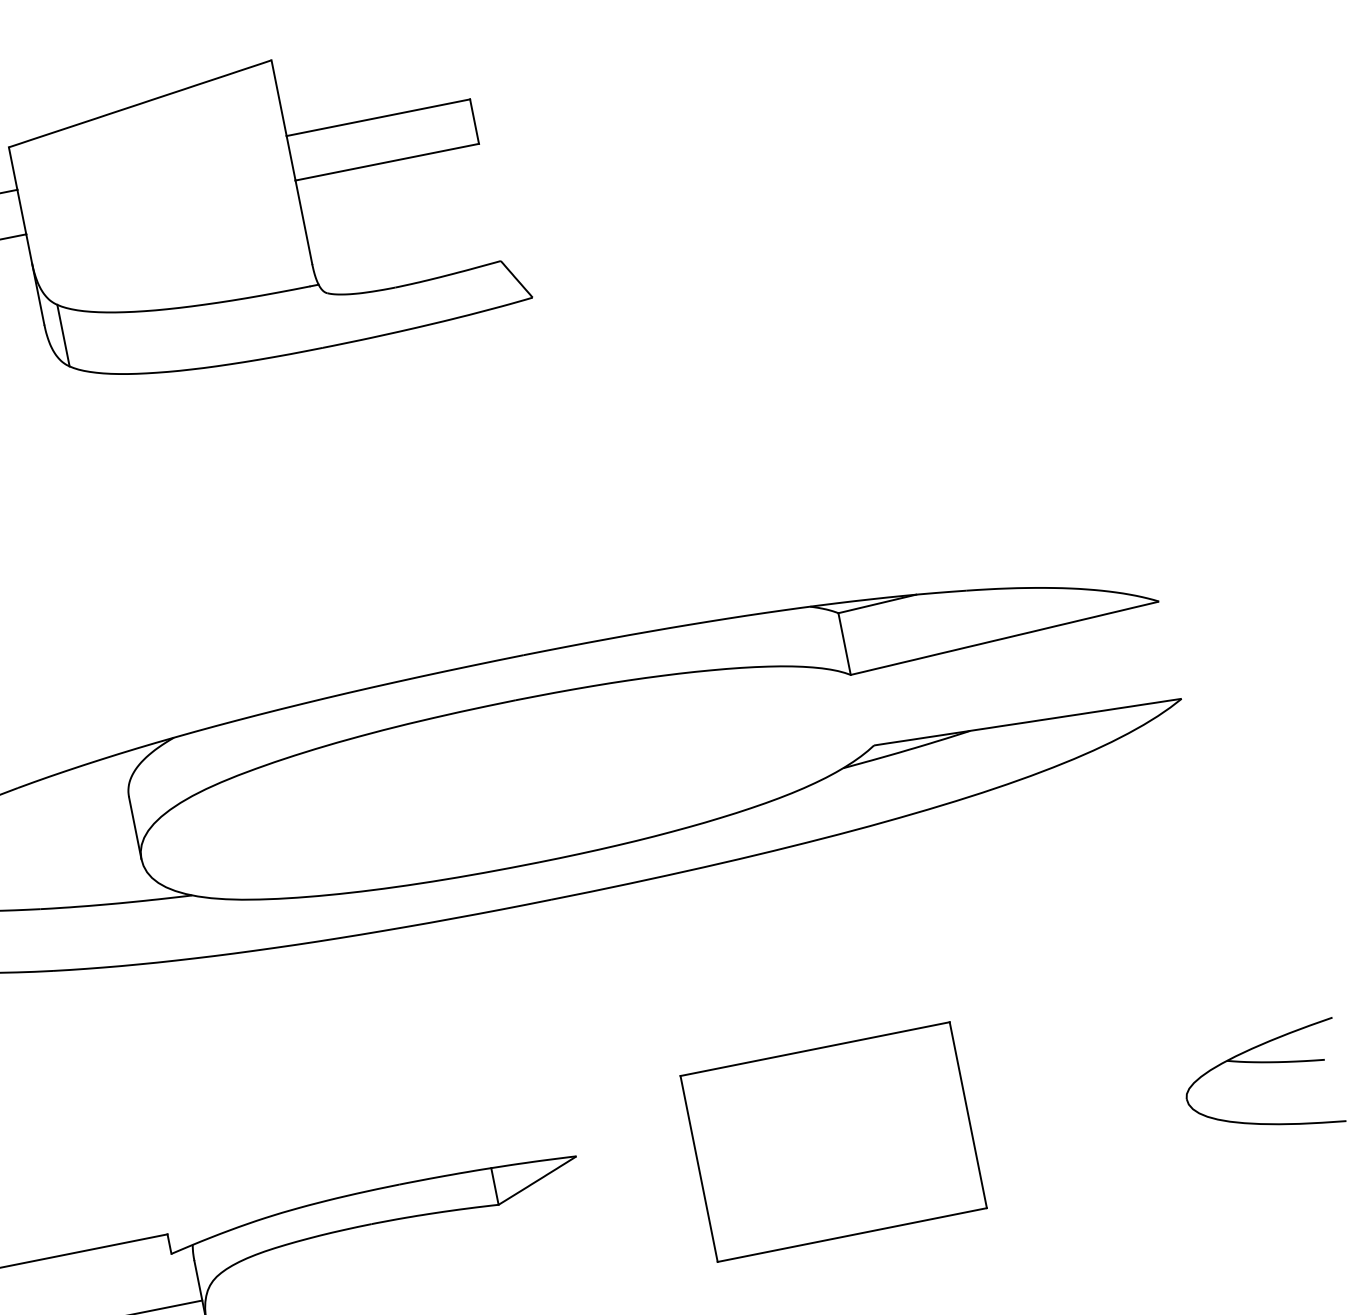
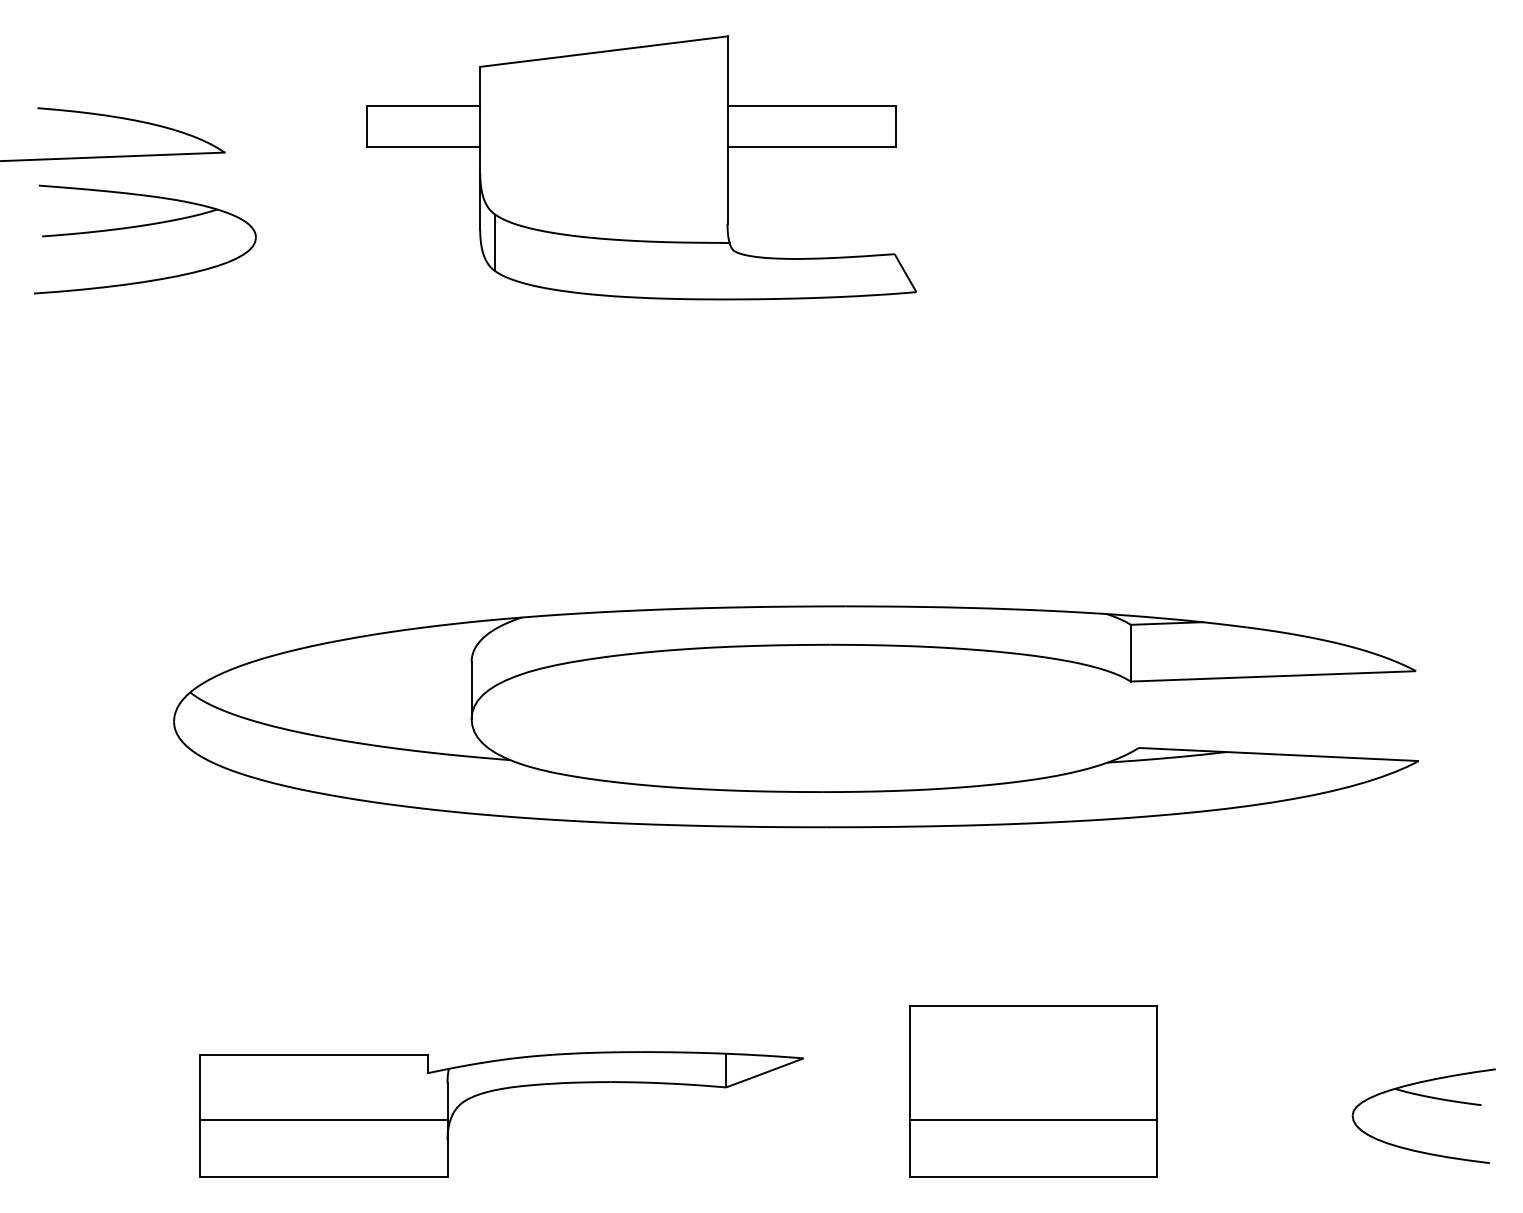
line: (839, 1173) -> (1032, 1119), added

